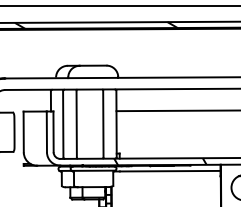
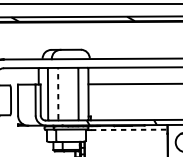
line: (76, 123) -> (58, 93), solid -> dashed
line: (170, 171) -> (129, 130), solid -> dashed

